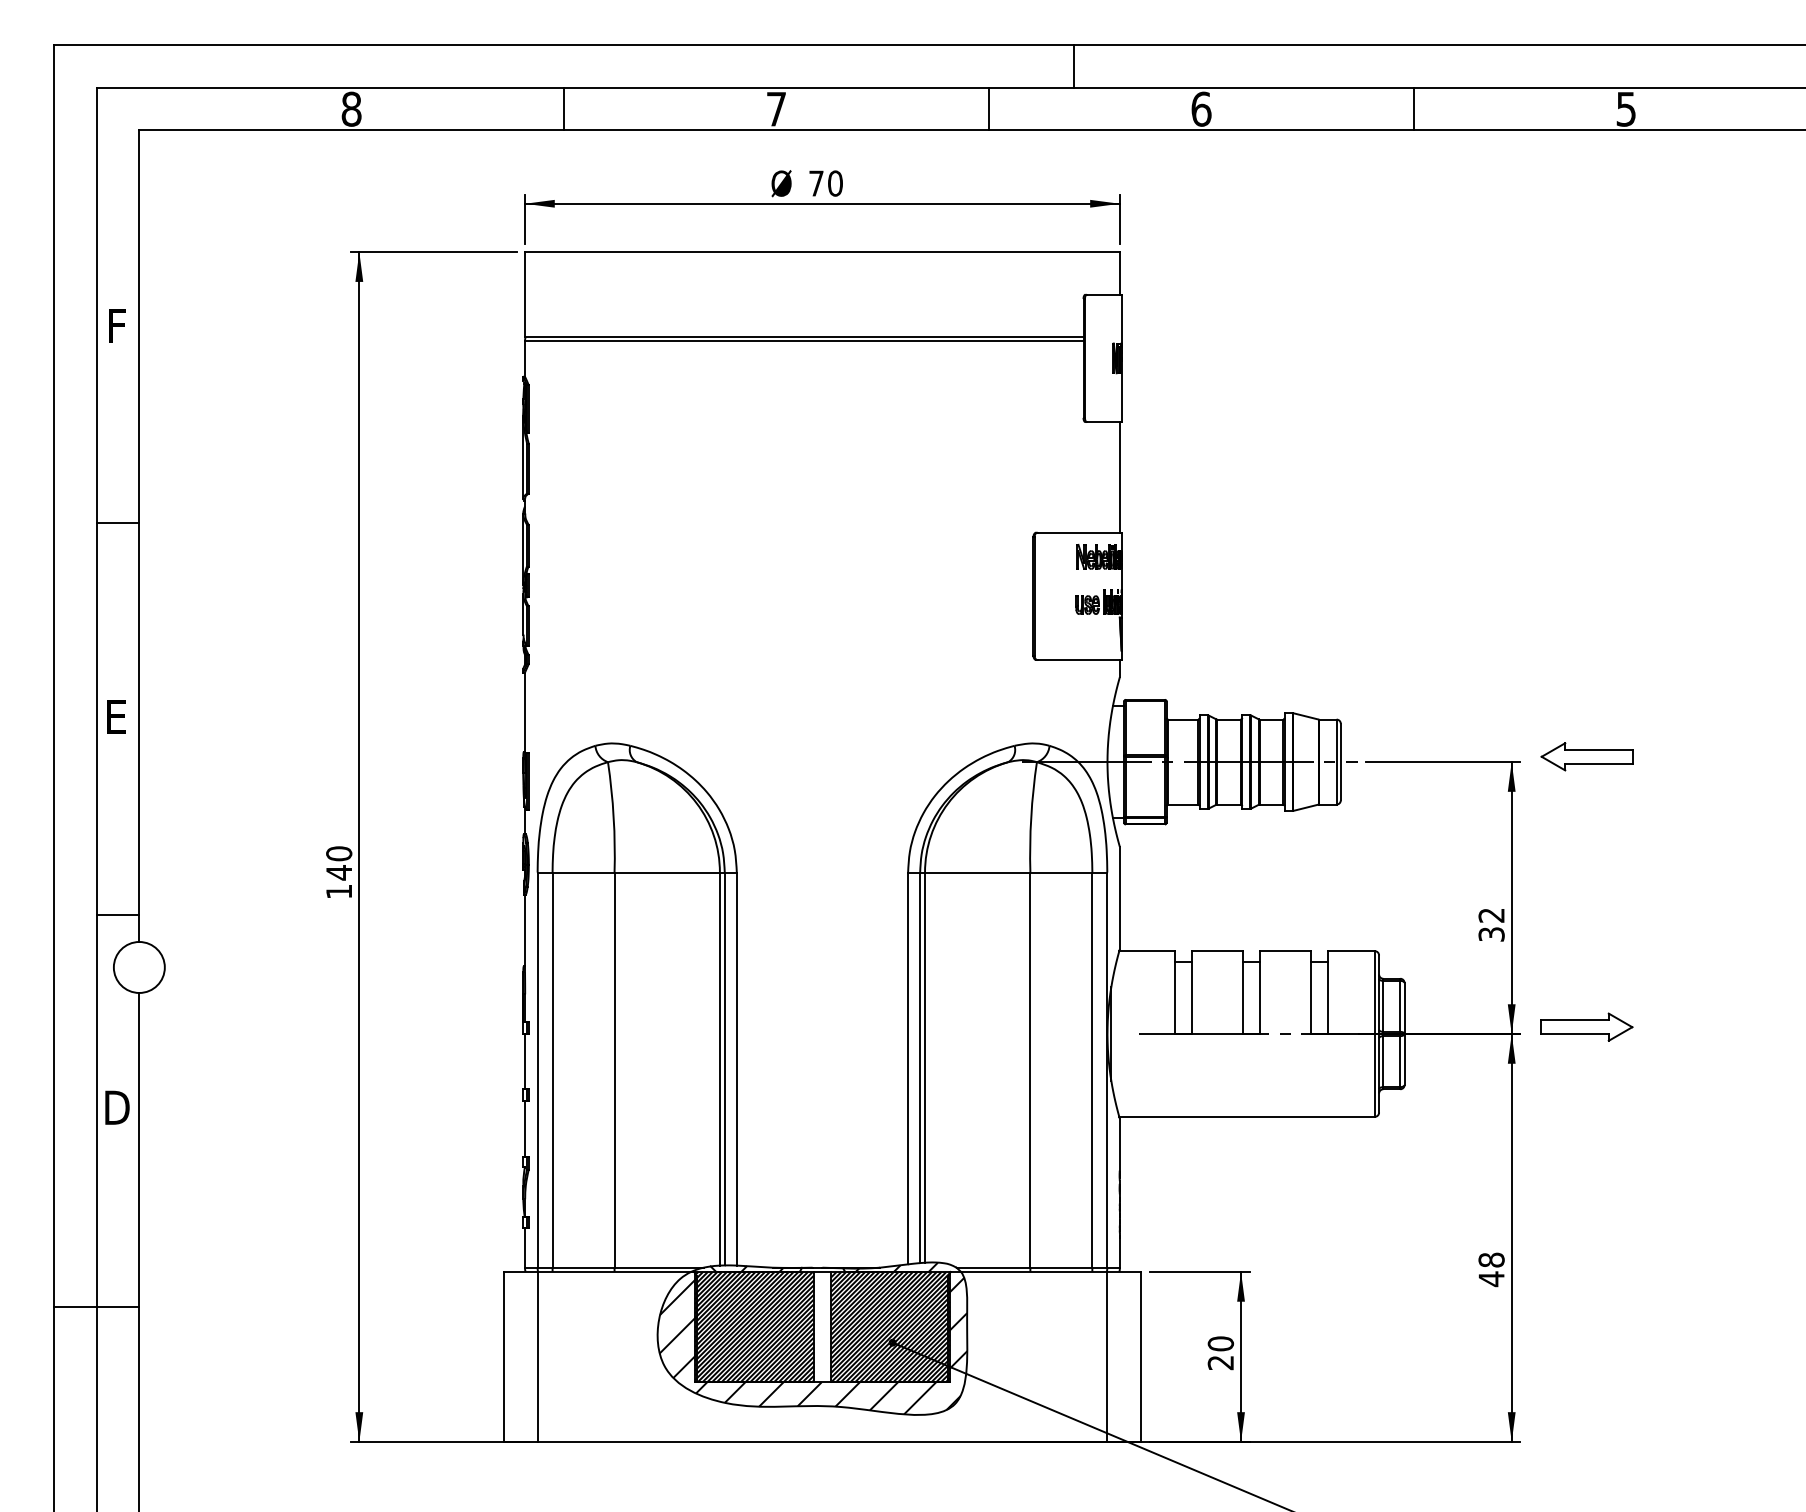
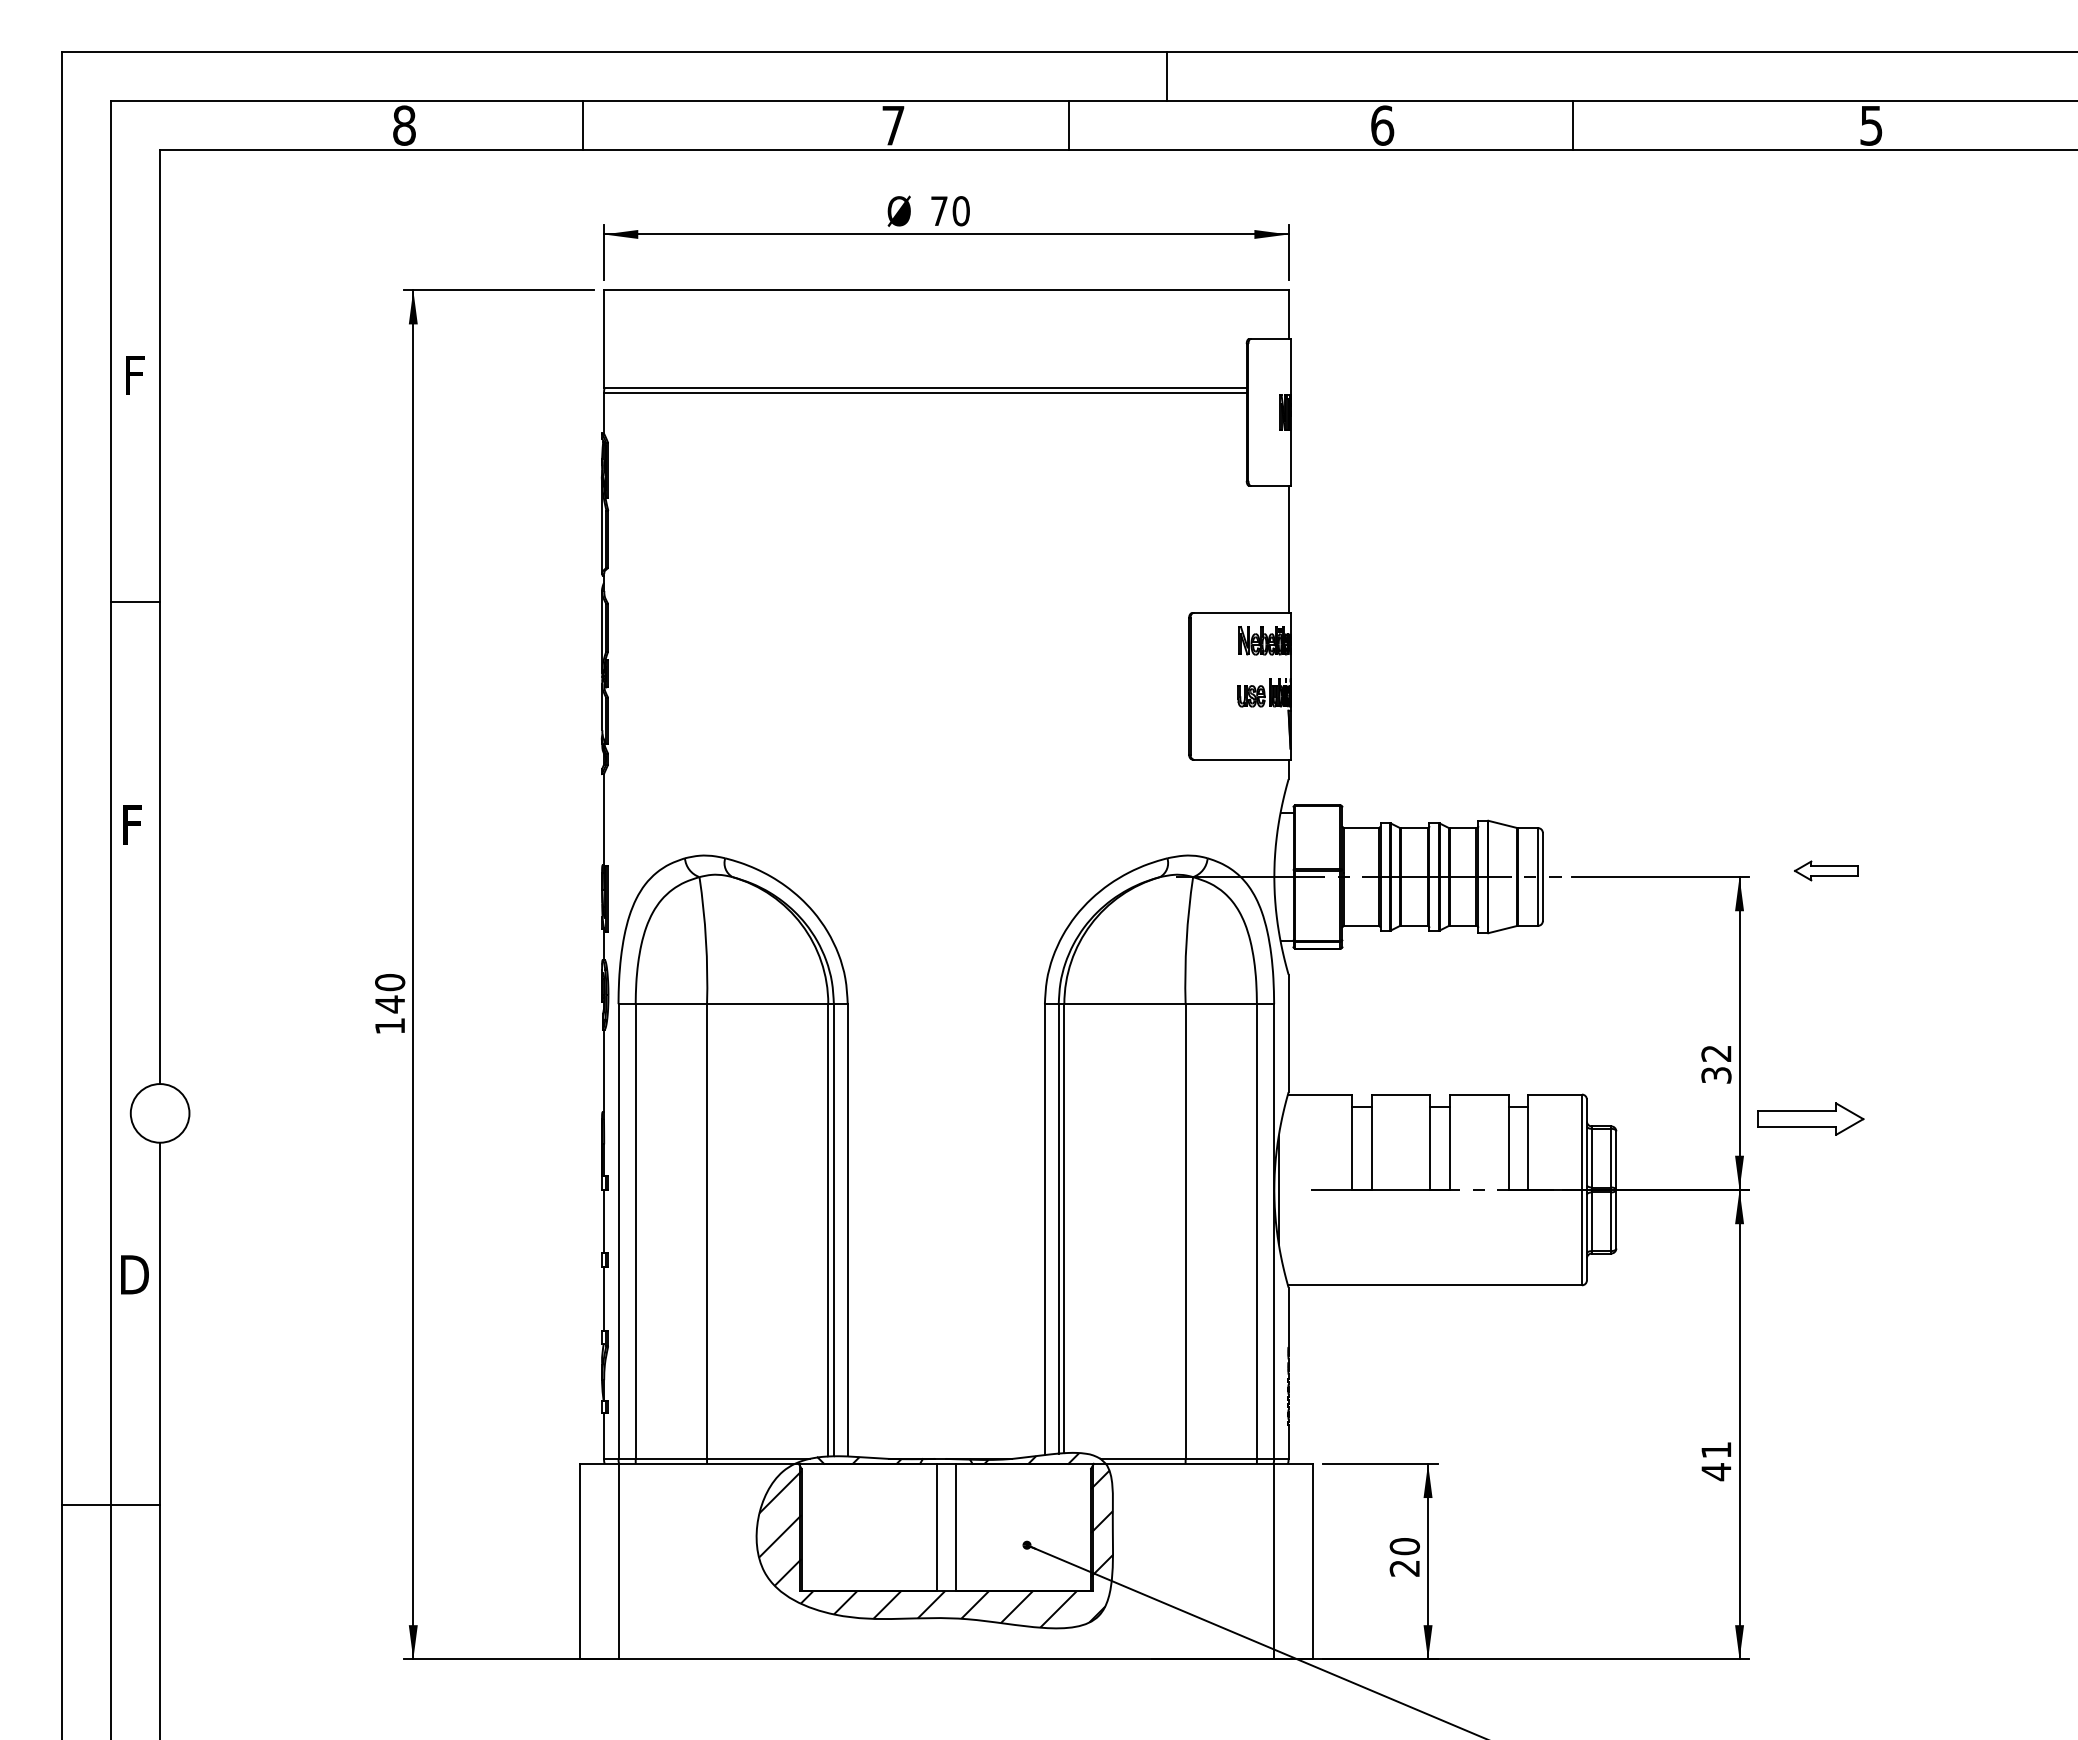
line: (1073, 66) -> (1166, 76), moved
line: (564, 109) -> (583, 125), moved
line: (989, 109) -> (1069, 125), moved
line: (1414, 109) -> (1573, 125), moved
text: (118, 716) -> (136, 824), E -> F
part: (1587, 756) -> (1826, 870), size x0.6
line: (117, 915) -> (135, 1053), removed
part: (1586, 1026) -> (1810, 1118), moved
text: (1491, 1259) -> (1716, 1449), 48 -> 41
hatch: (753, 1326) -> (867, 1526), removed
hatch: (890, 1326) -> (1024, 1526), removed

